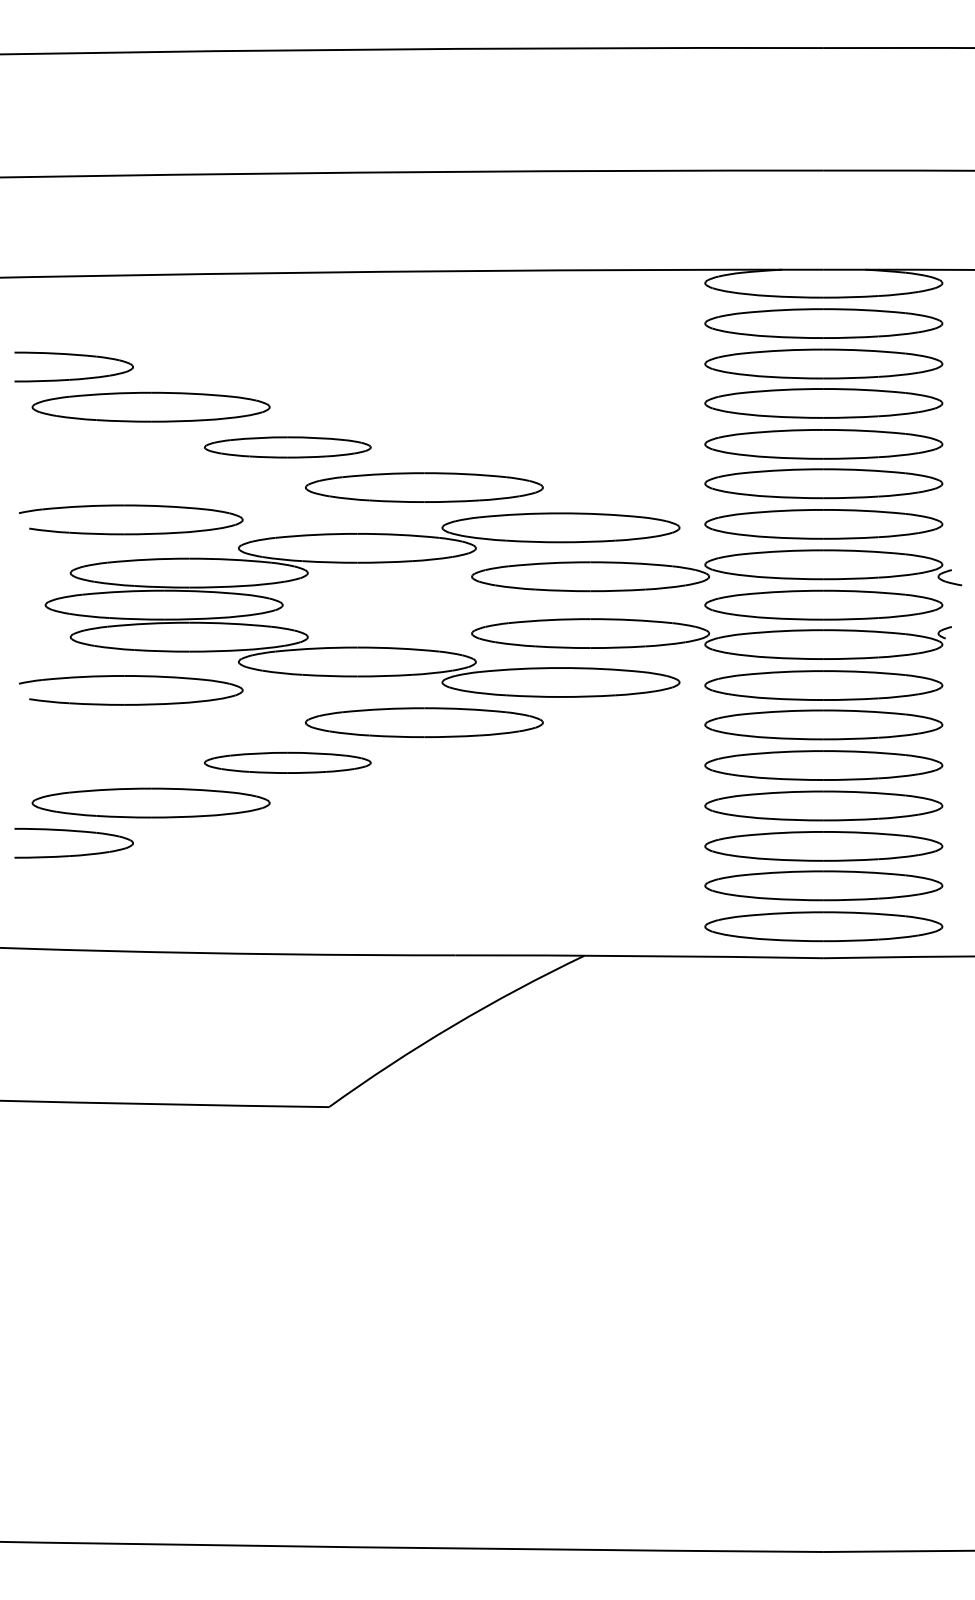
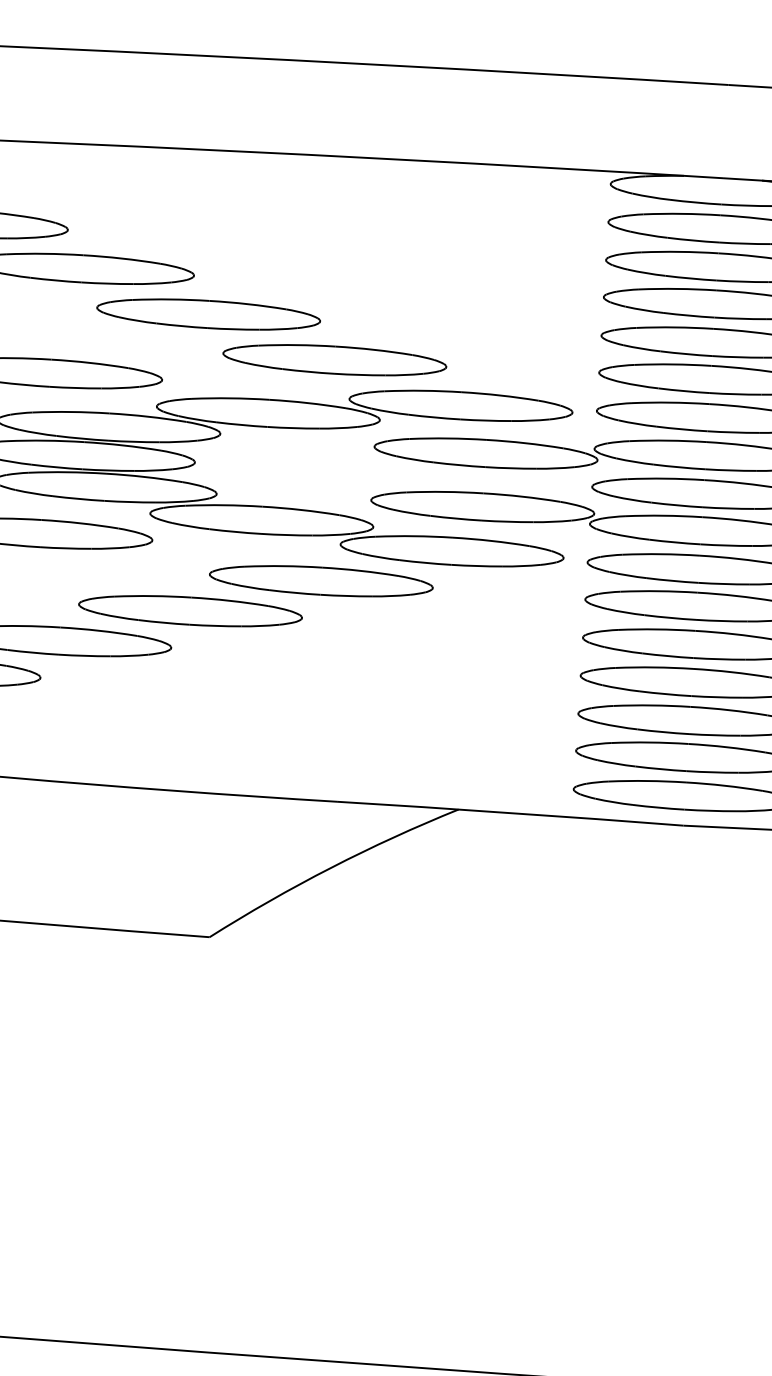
part: (287, 447) -> (208, 314), size x1.43
part: (287, 762) -> (190, 610), size x1.43

